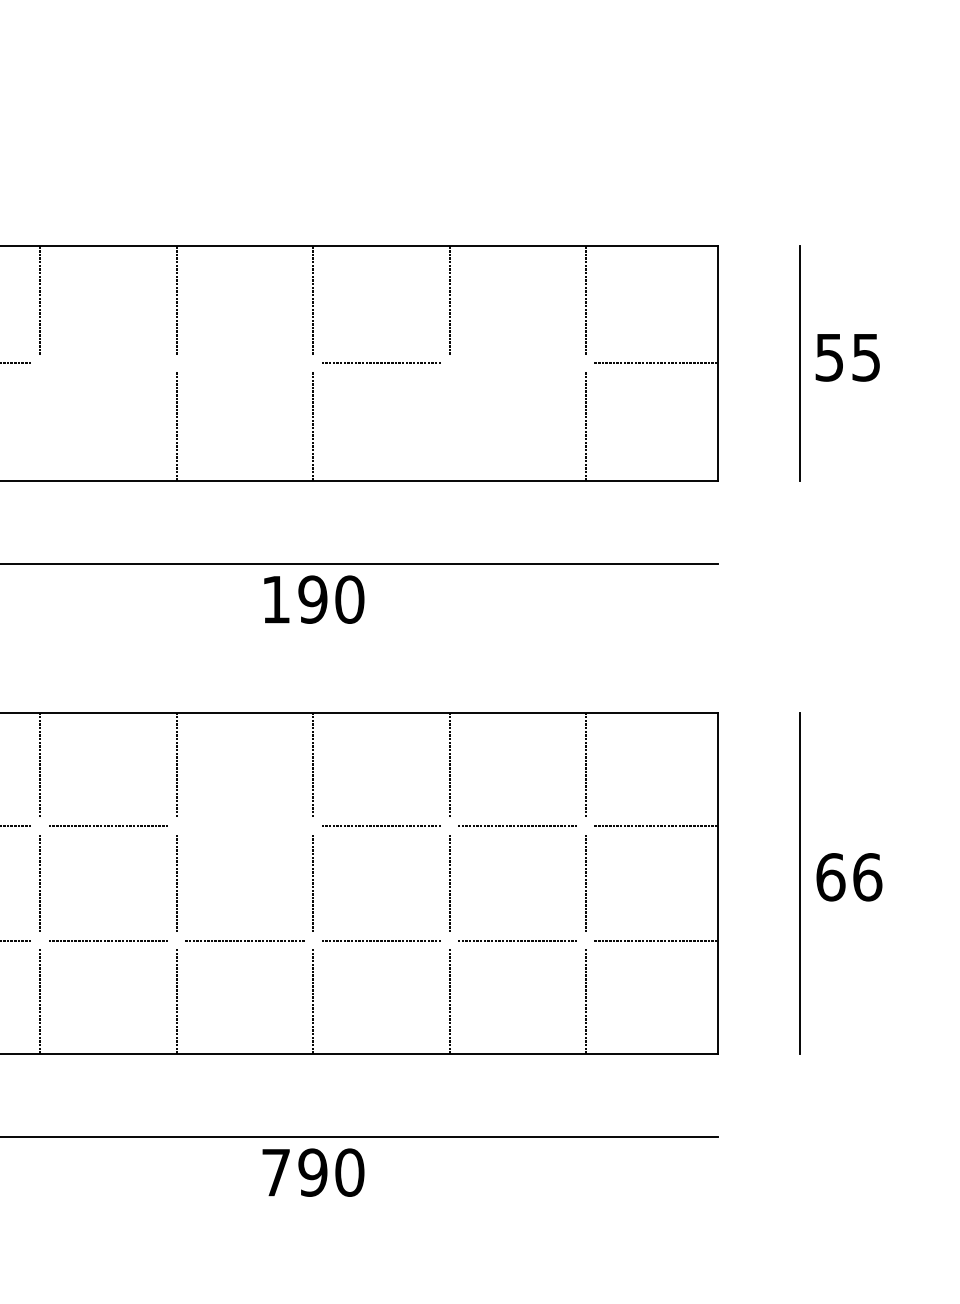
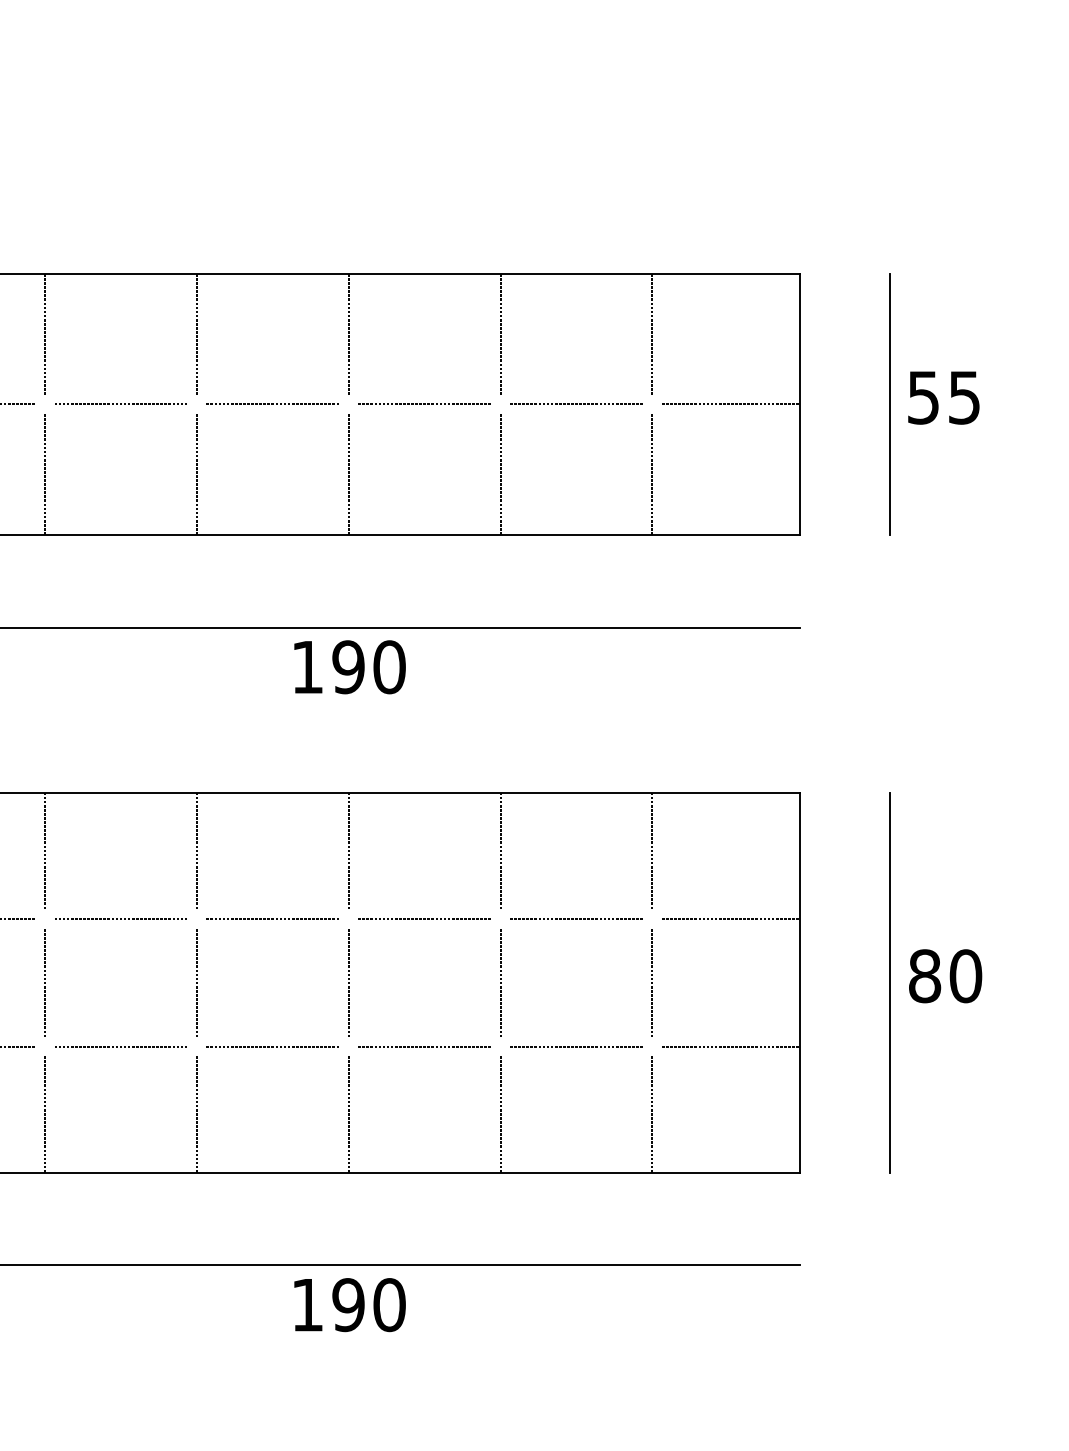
line: (517, 362) -> (576, 403), added
line: (108, 363) -> (120, 404), added
line: (244, 363) -> (272, 404), added
line: (40, 425) -> (45, 473), added
line: (449, 425) -> (500, 473), added
line: (244, 825) -> (272, 918), added
text: (849, 877) -> (945, 976), 66 -> 80
text: (276, 1173) -> (307, 1305), 790 -> 190

